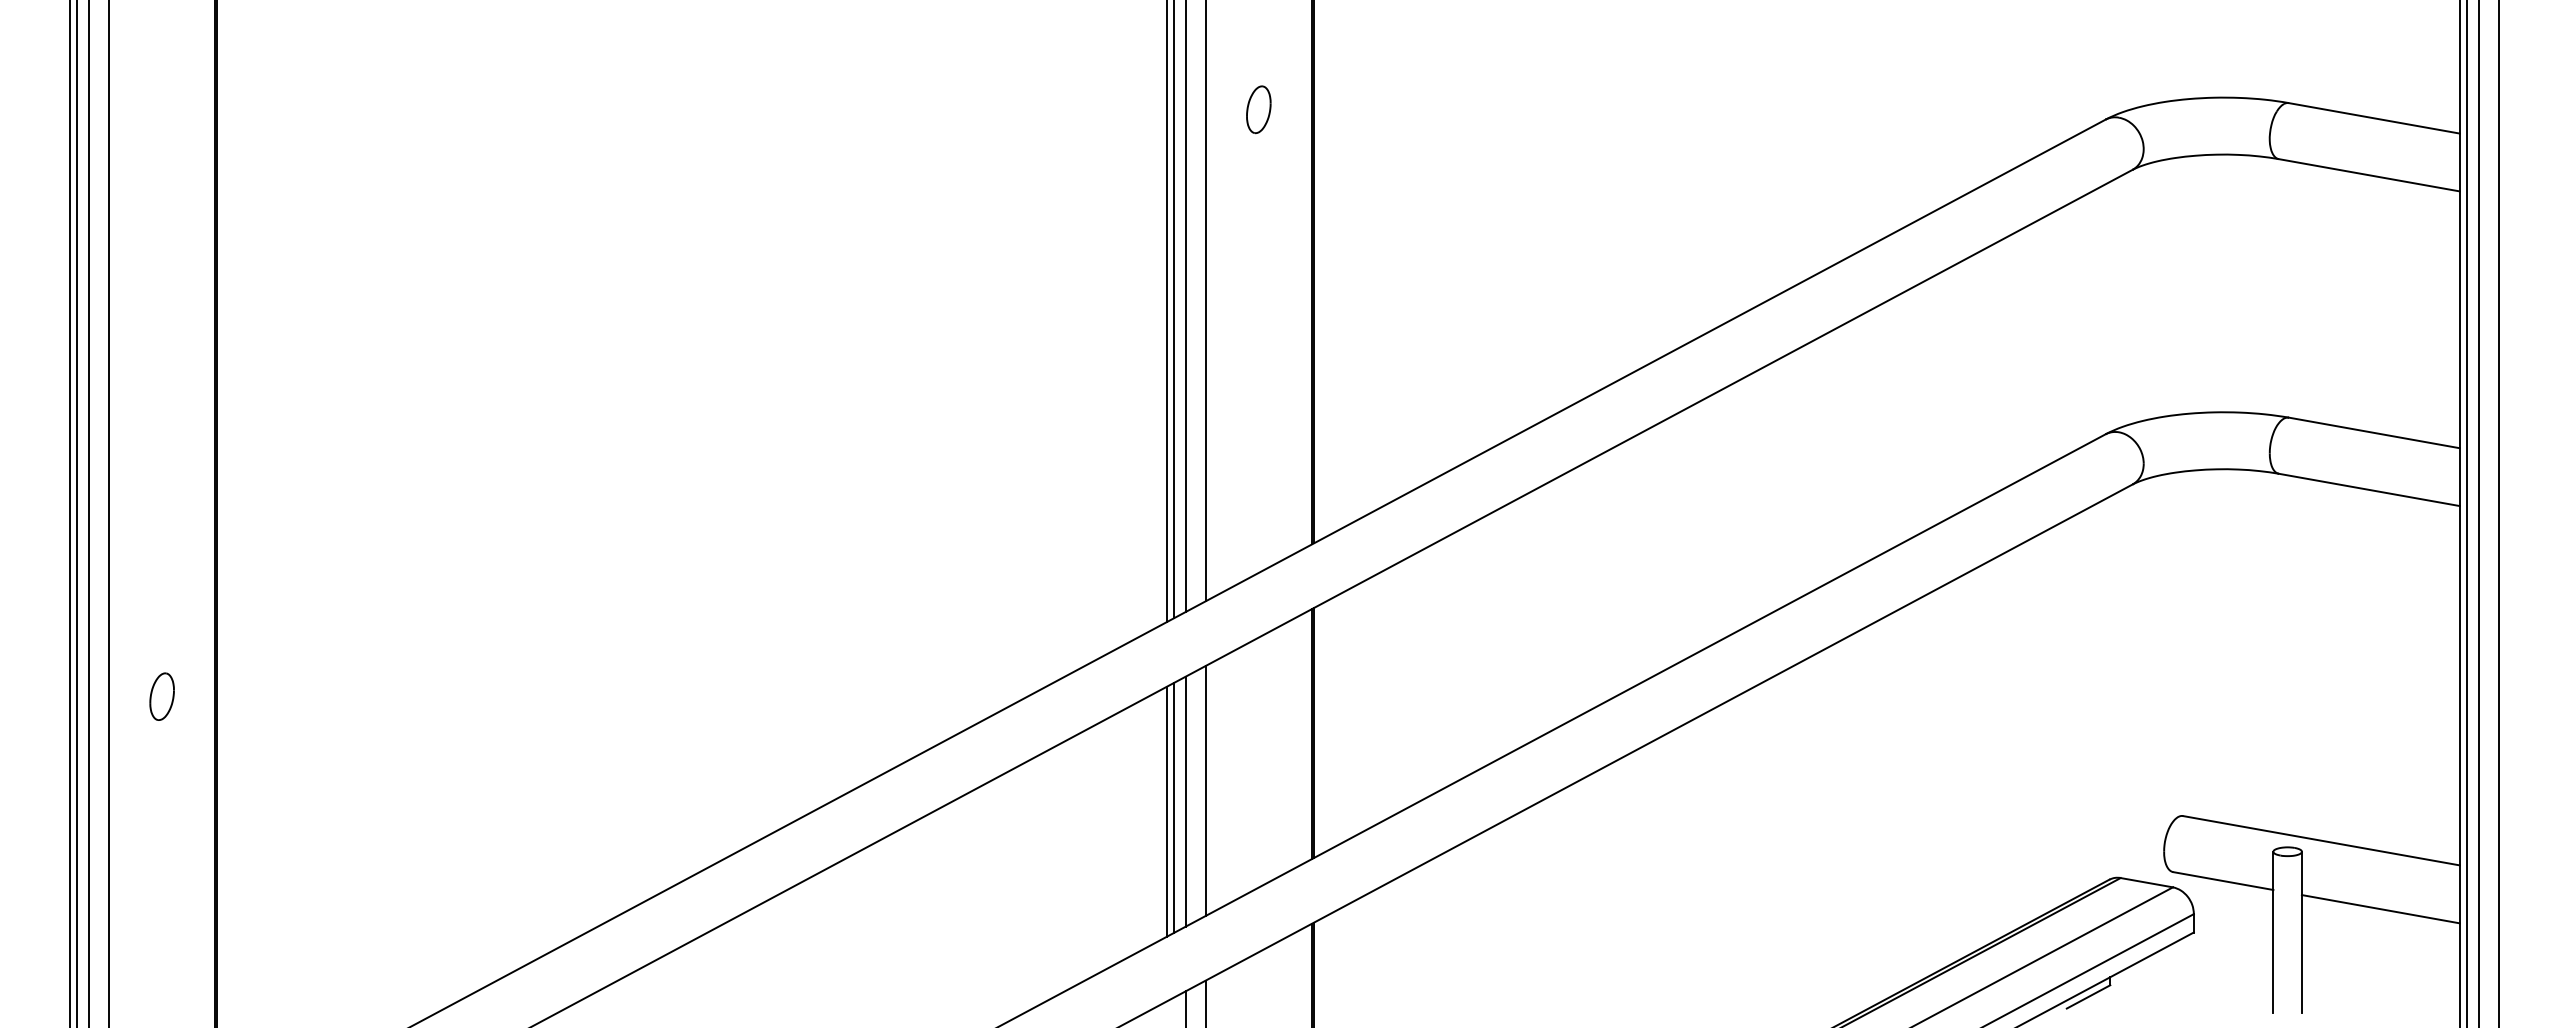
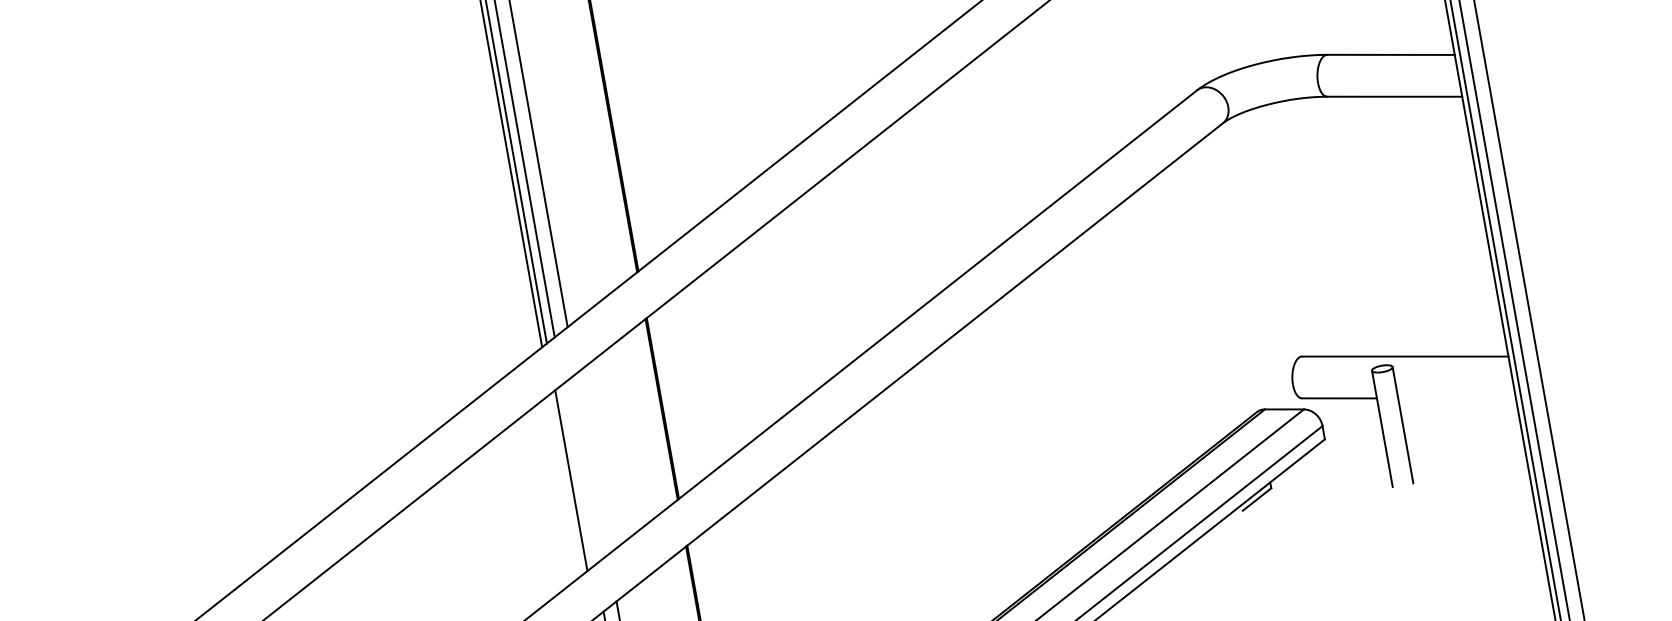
line: (1205, 790) -> (591, 464), removed
line: (1185, 801) -> (578, 474), removed
line: (1166, 811) -> (566, 484), removed
line: (2380, 909) -> (1456, 398), removed

